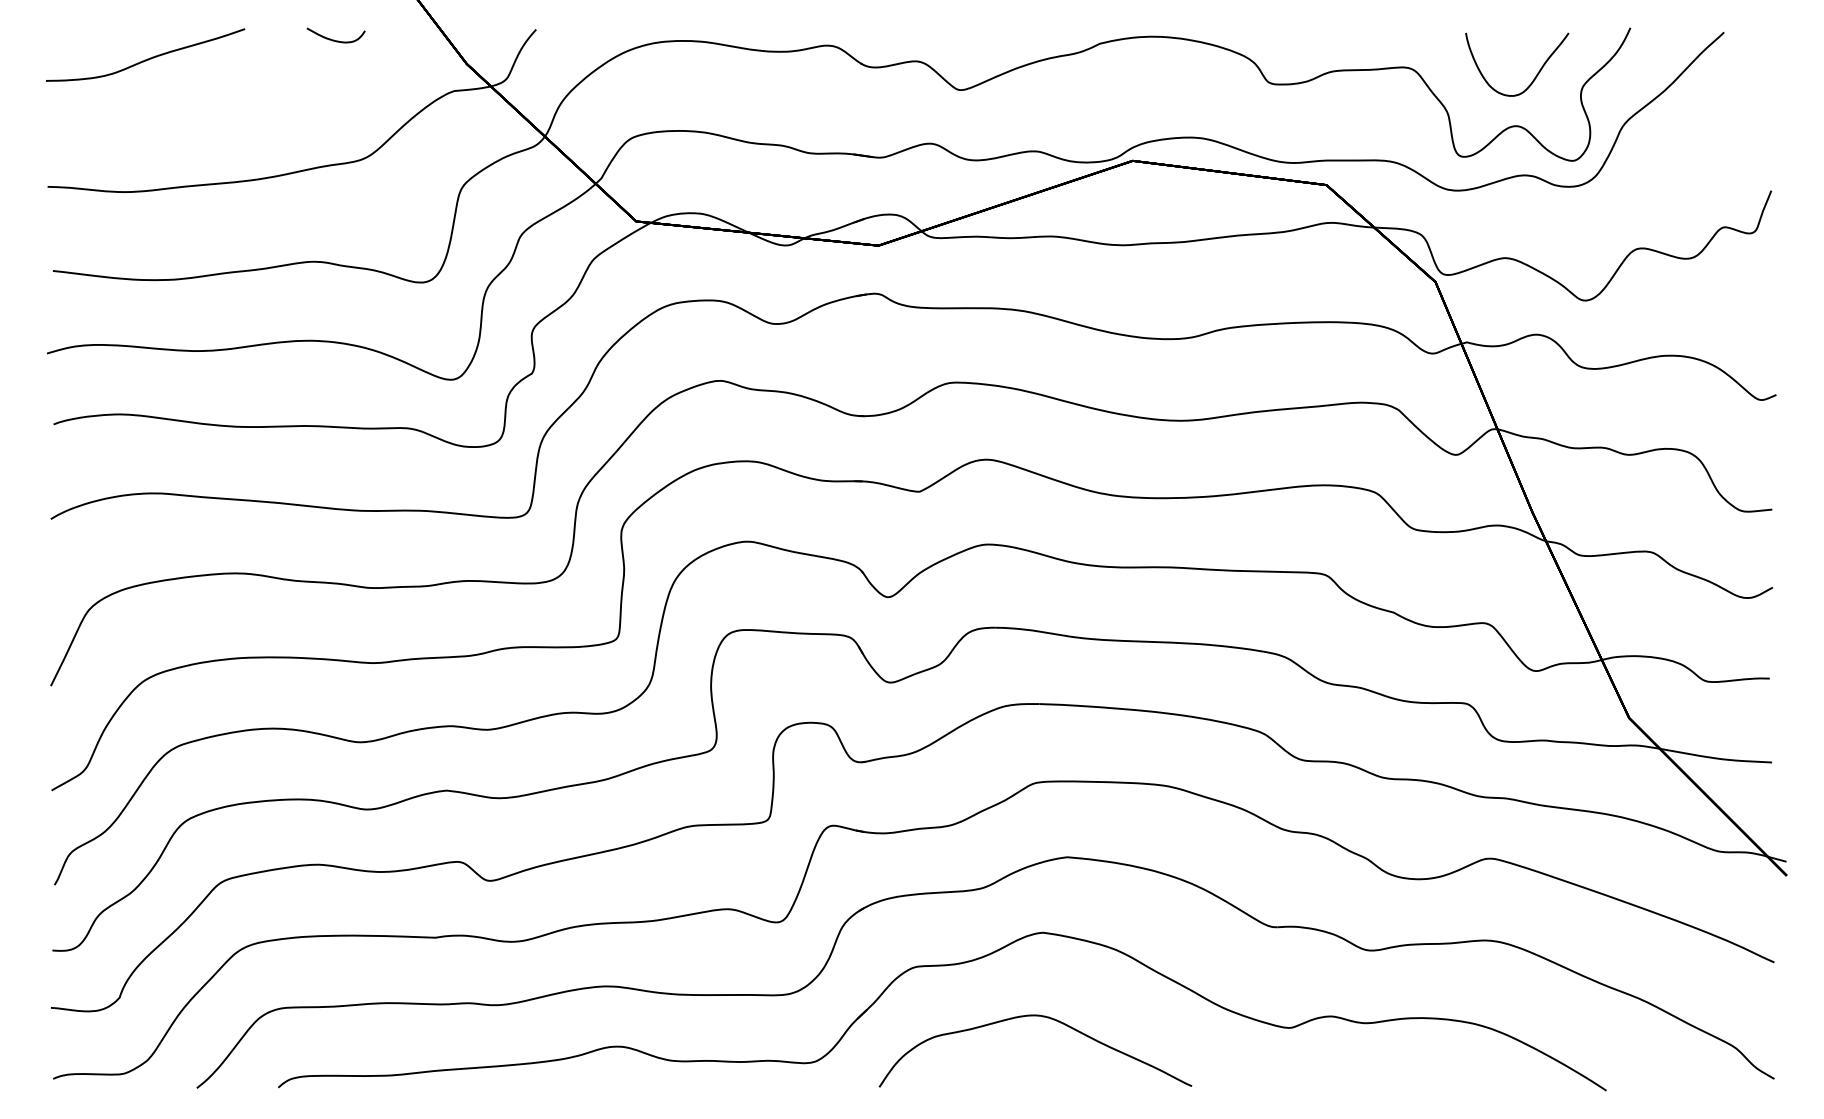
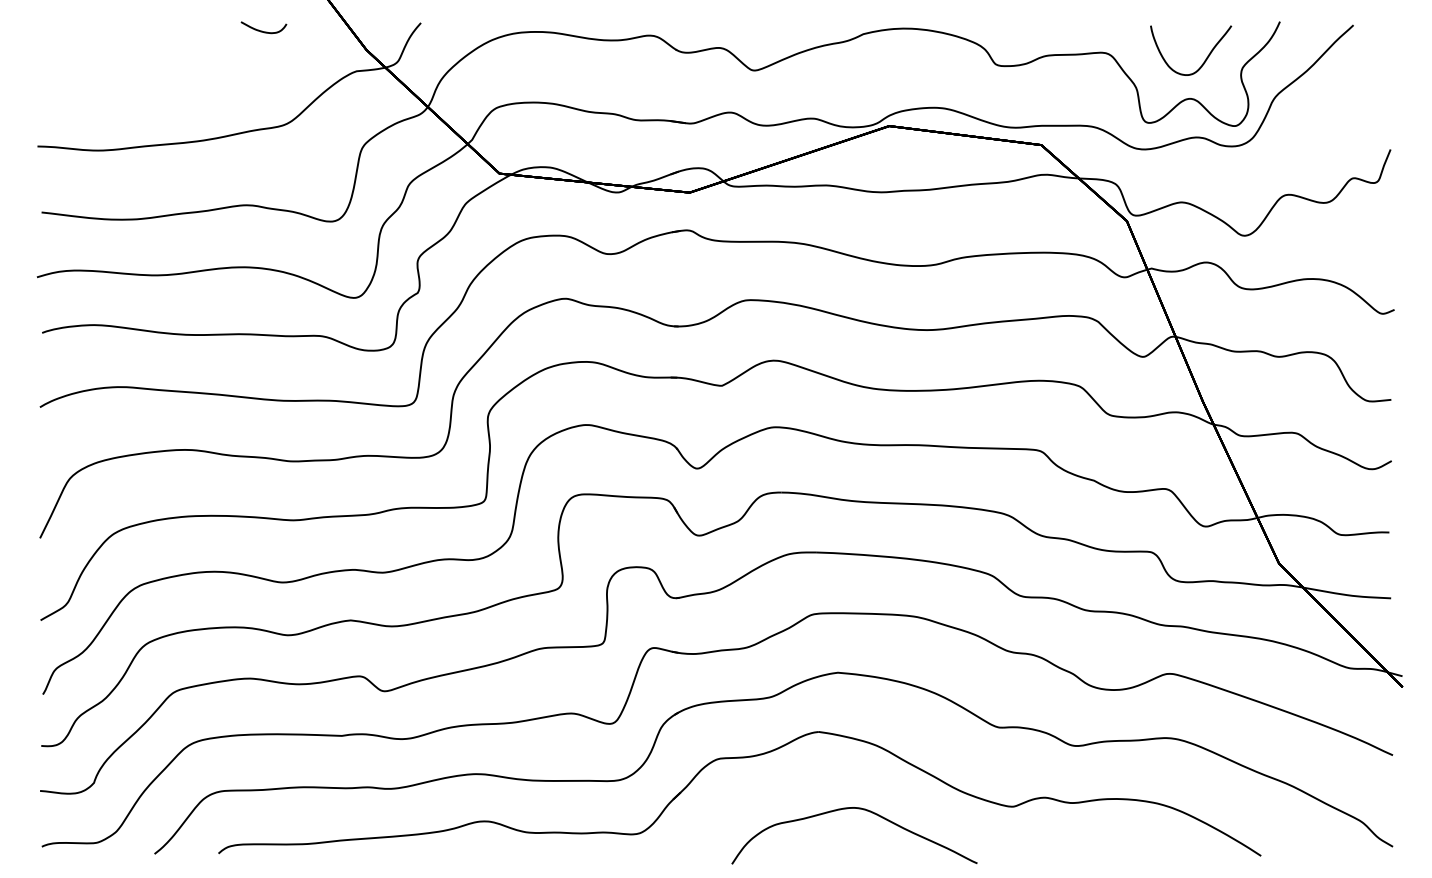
curve: (147, 58) -> (115, 45), removed
curve: (1042, 1017) -> (860, 809), moved

